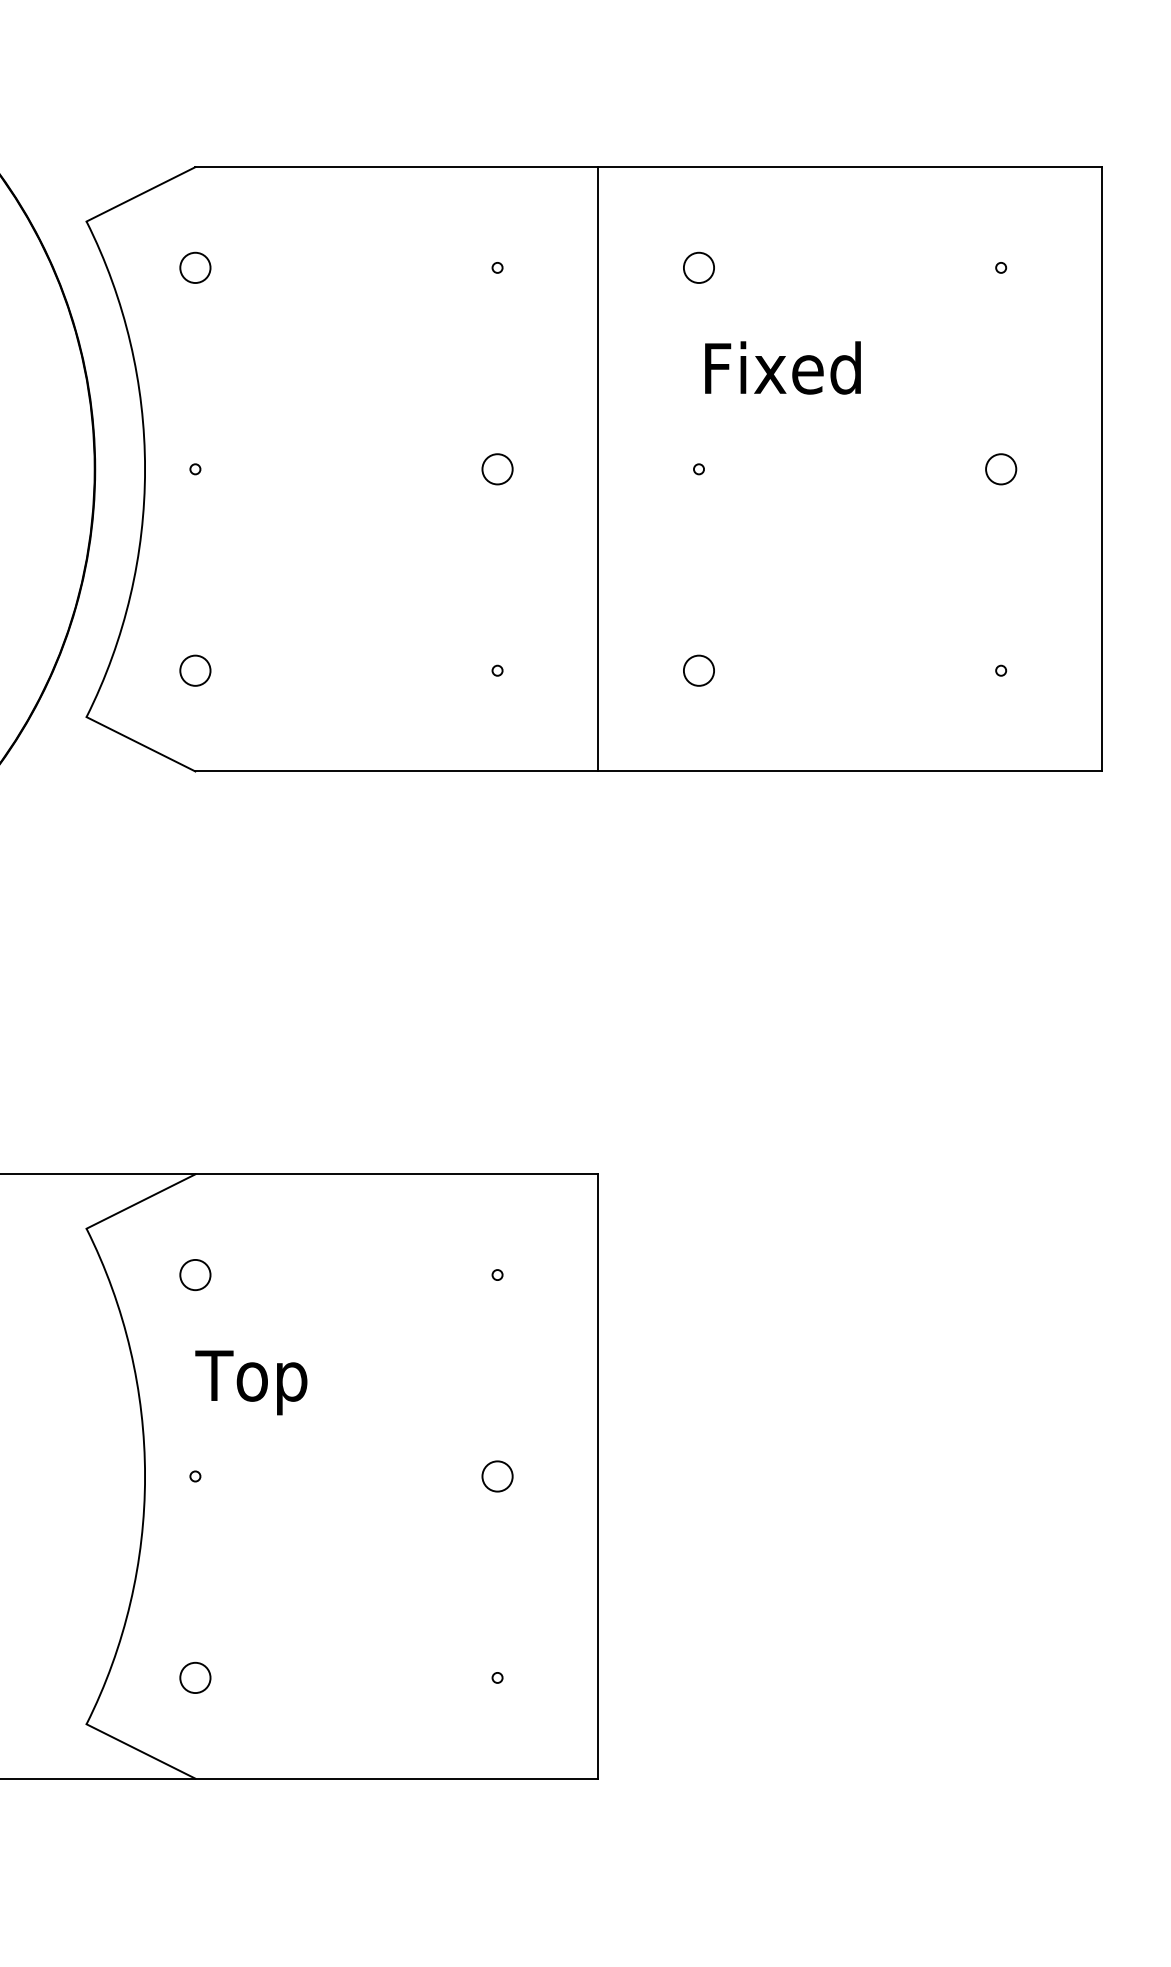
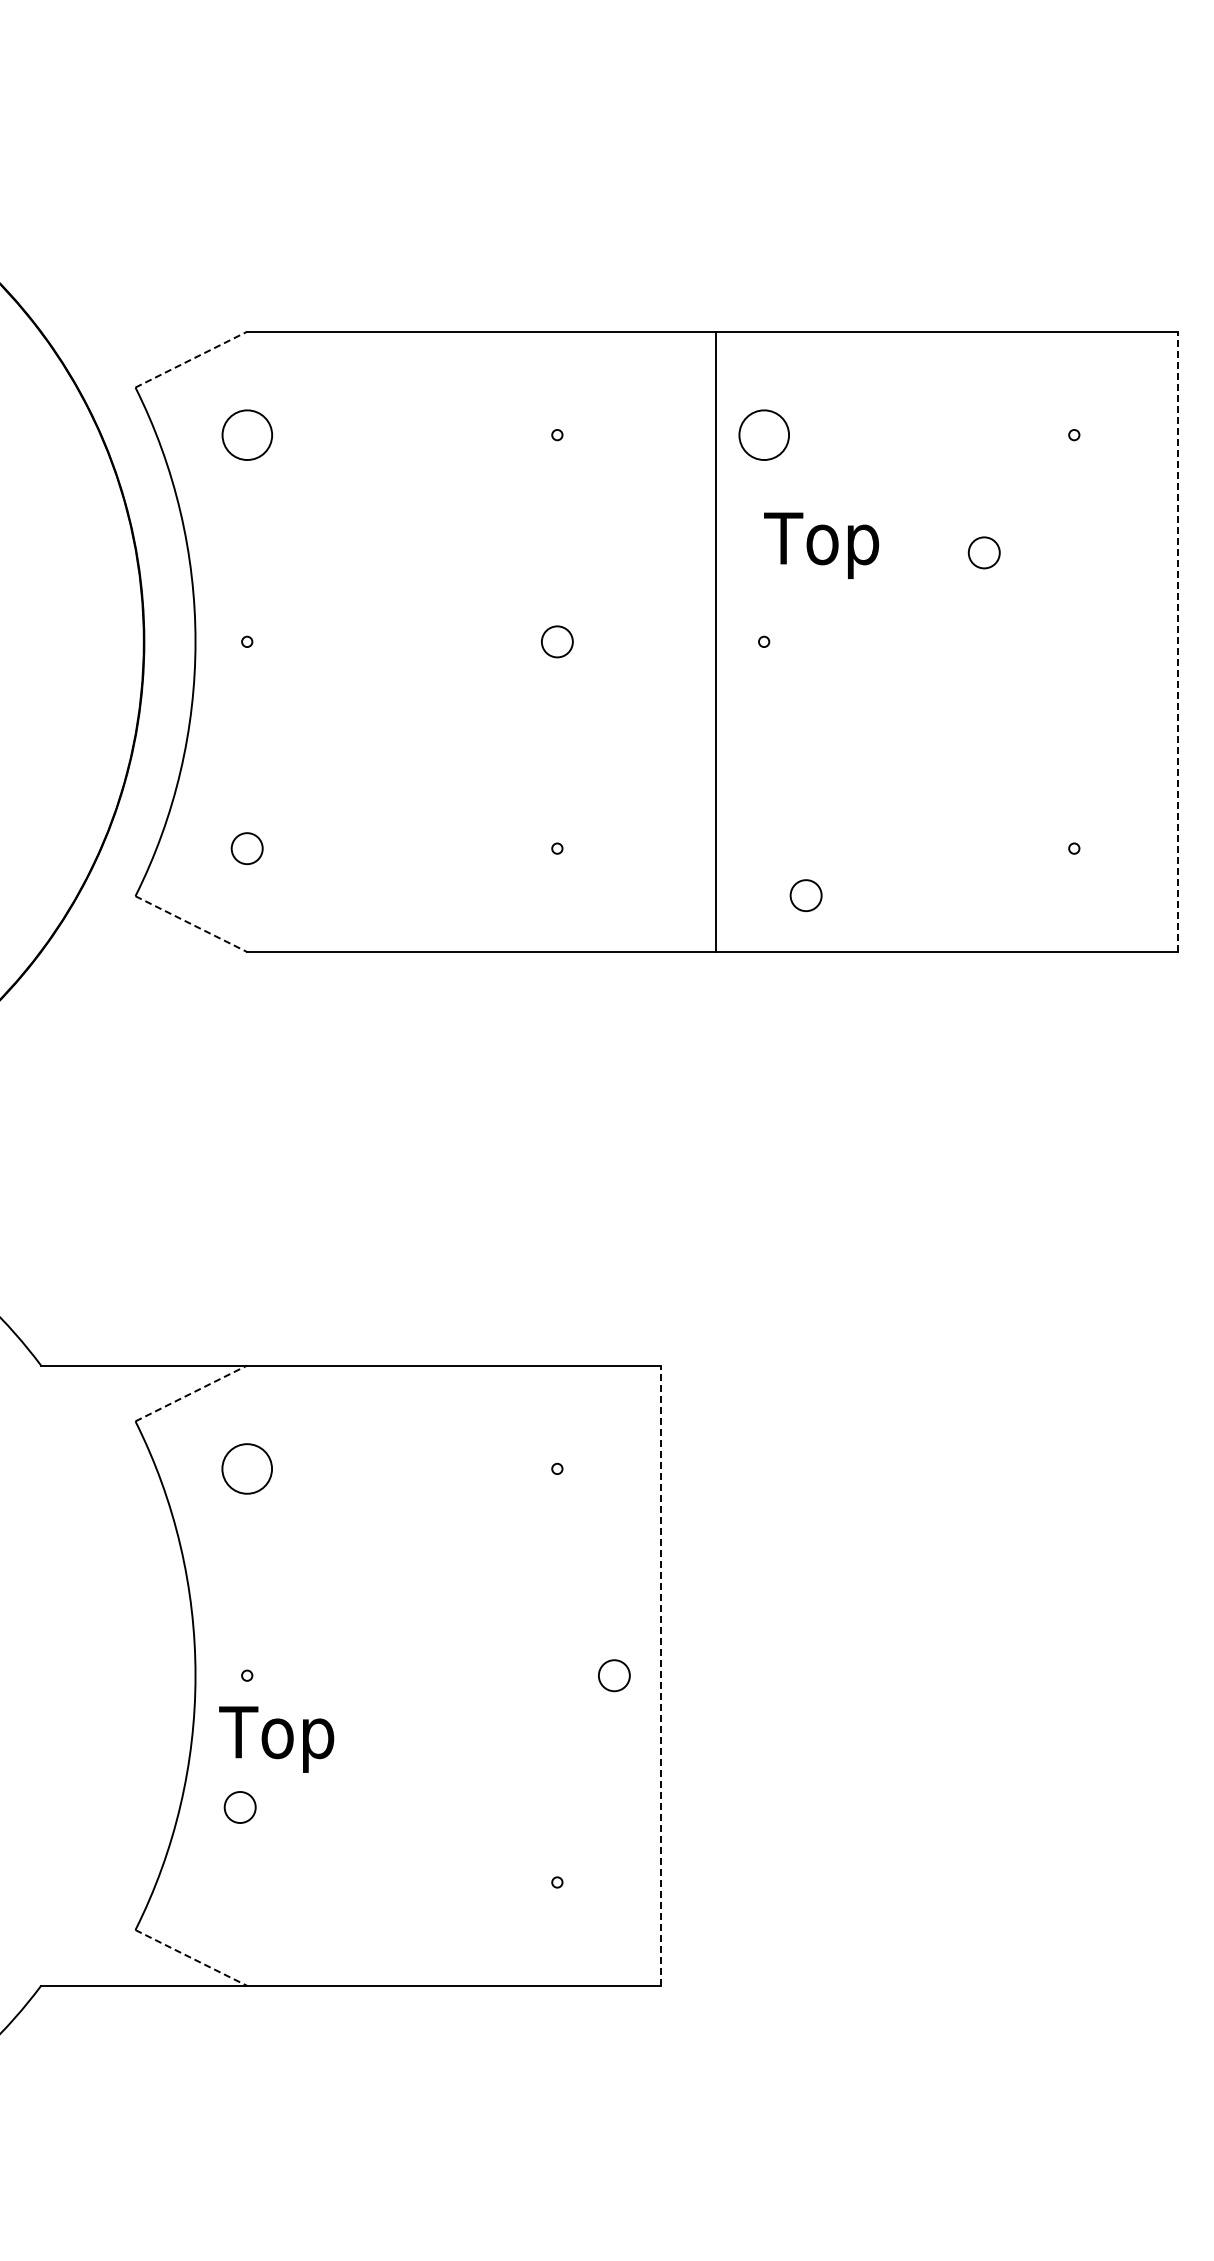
line: (141, 194) -> (191, 359), solid -> dashed
circle: (194, 267) -> (246, 434), size x1.6
circle: (698, 267) -> (763, 434), size x1.6
text: (780, 374) -> (847, 544), Fixed -> Top
line: (598, 468) -> (715, 641), moved
circle: (1000, 468) -> (983, 552), moved
line: (1101, 468) -> (1177, 641), solid -> dashed
circle: (698, 670) -> (805, 895), moved
line: (141, 744) -> (191, 924), solid -> dashed
line: (141, 1201) -> (191, 1393), solid -> dashed
circle: (194, 1274) -> (246, 1468), size x1.6
text: (251, 1382) -> (276, 1739), moved
circle: (497, 1476) -> (614, 1675), moved
line: (598, 1476) -> (660, 1675), solid -> dashed
circle: (194, 1677) -> (239, 1807), moved
line: (141, 1751) -> (191, 1958), solid -> dashed

